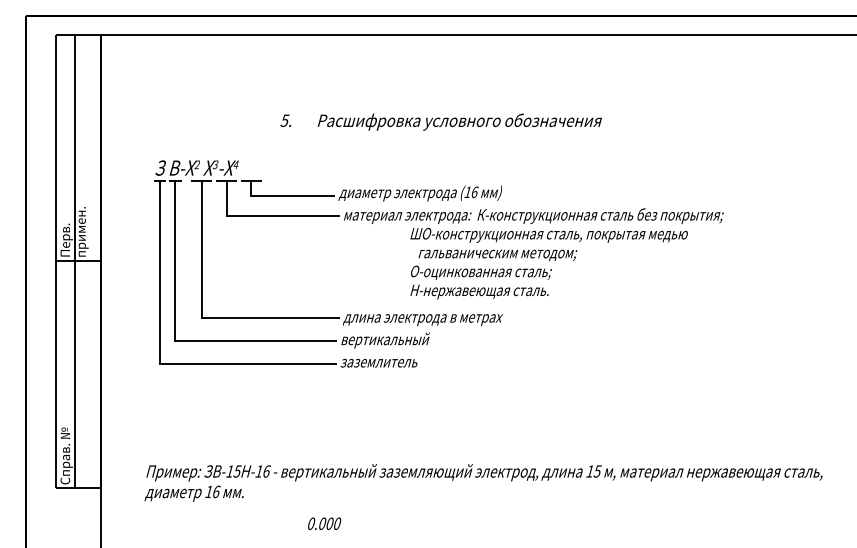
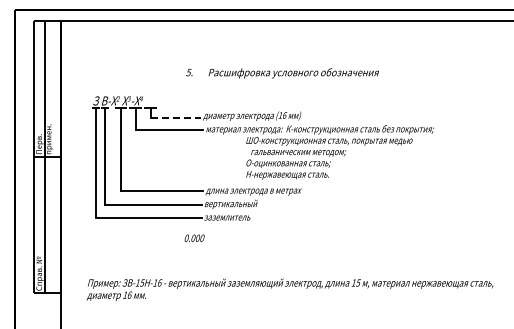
text: (441, 122) -> (282, 73), moved
line: (294, 195) -> (176, 117), solid -> dashed
text: (324, 522) -> (194, 237), moved

